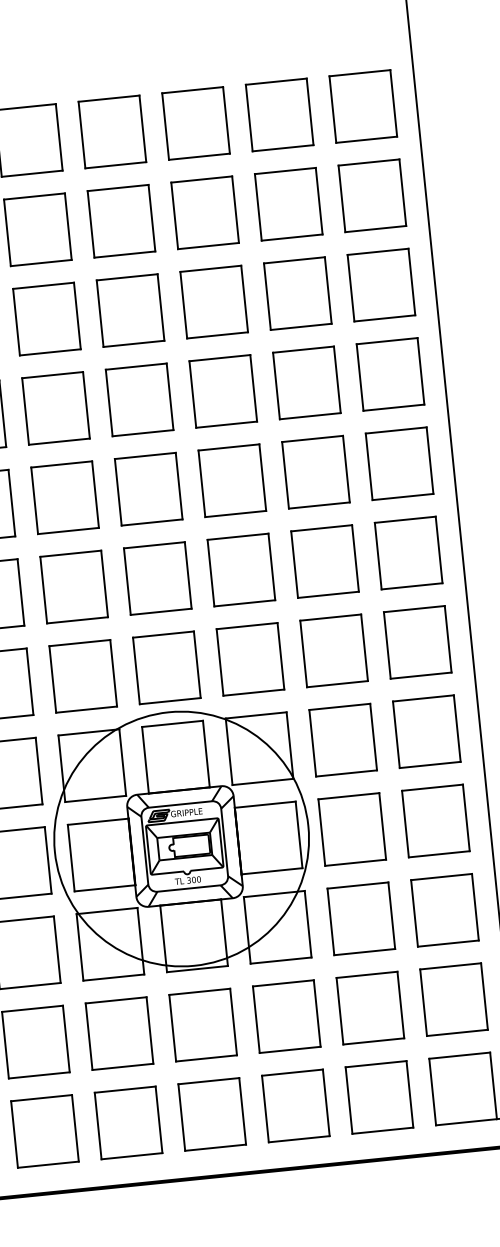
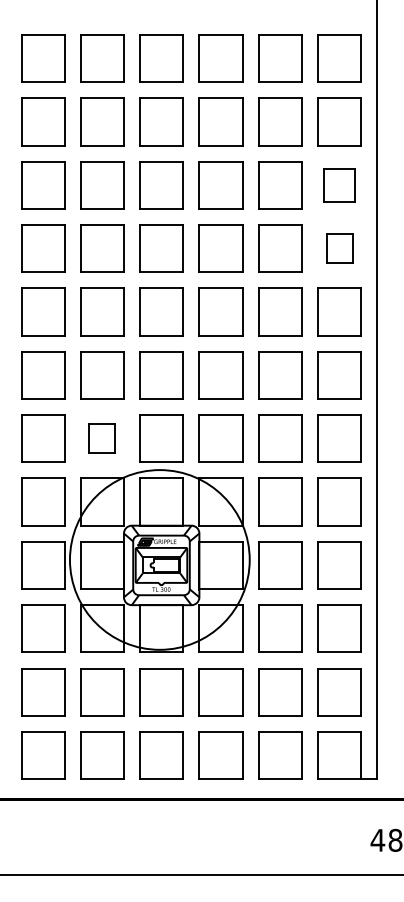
part: (381, 285) -> (339, 185), size x0.7
part: (390, 374) -> (339, 248), size x0.6
part: (83, 675) -> (102, 438), size x0.6

